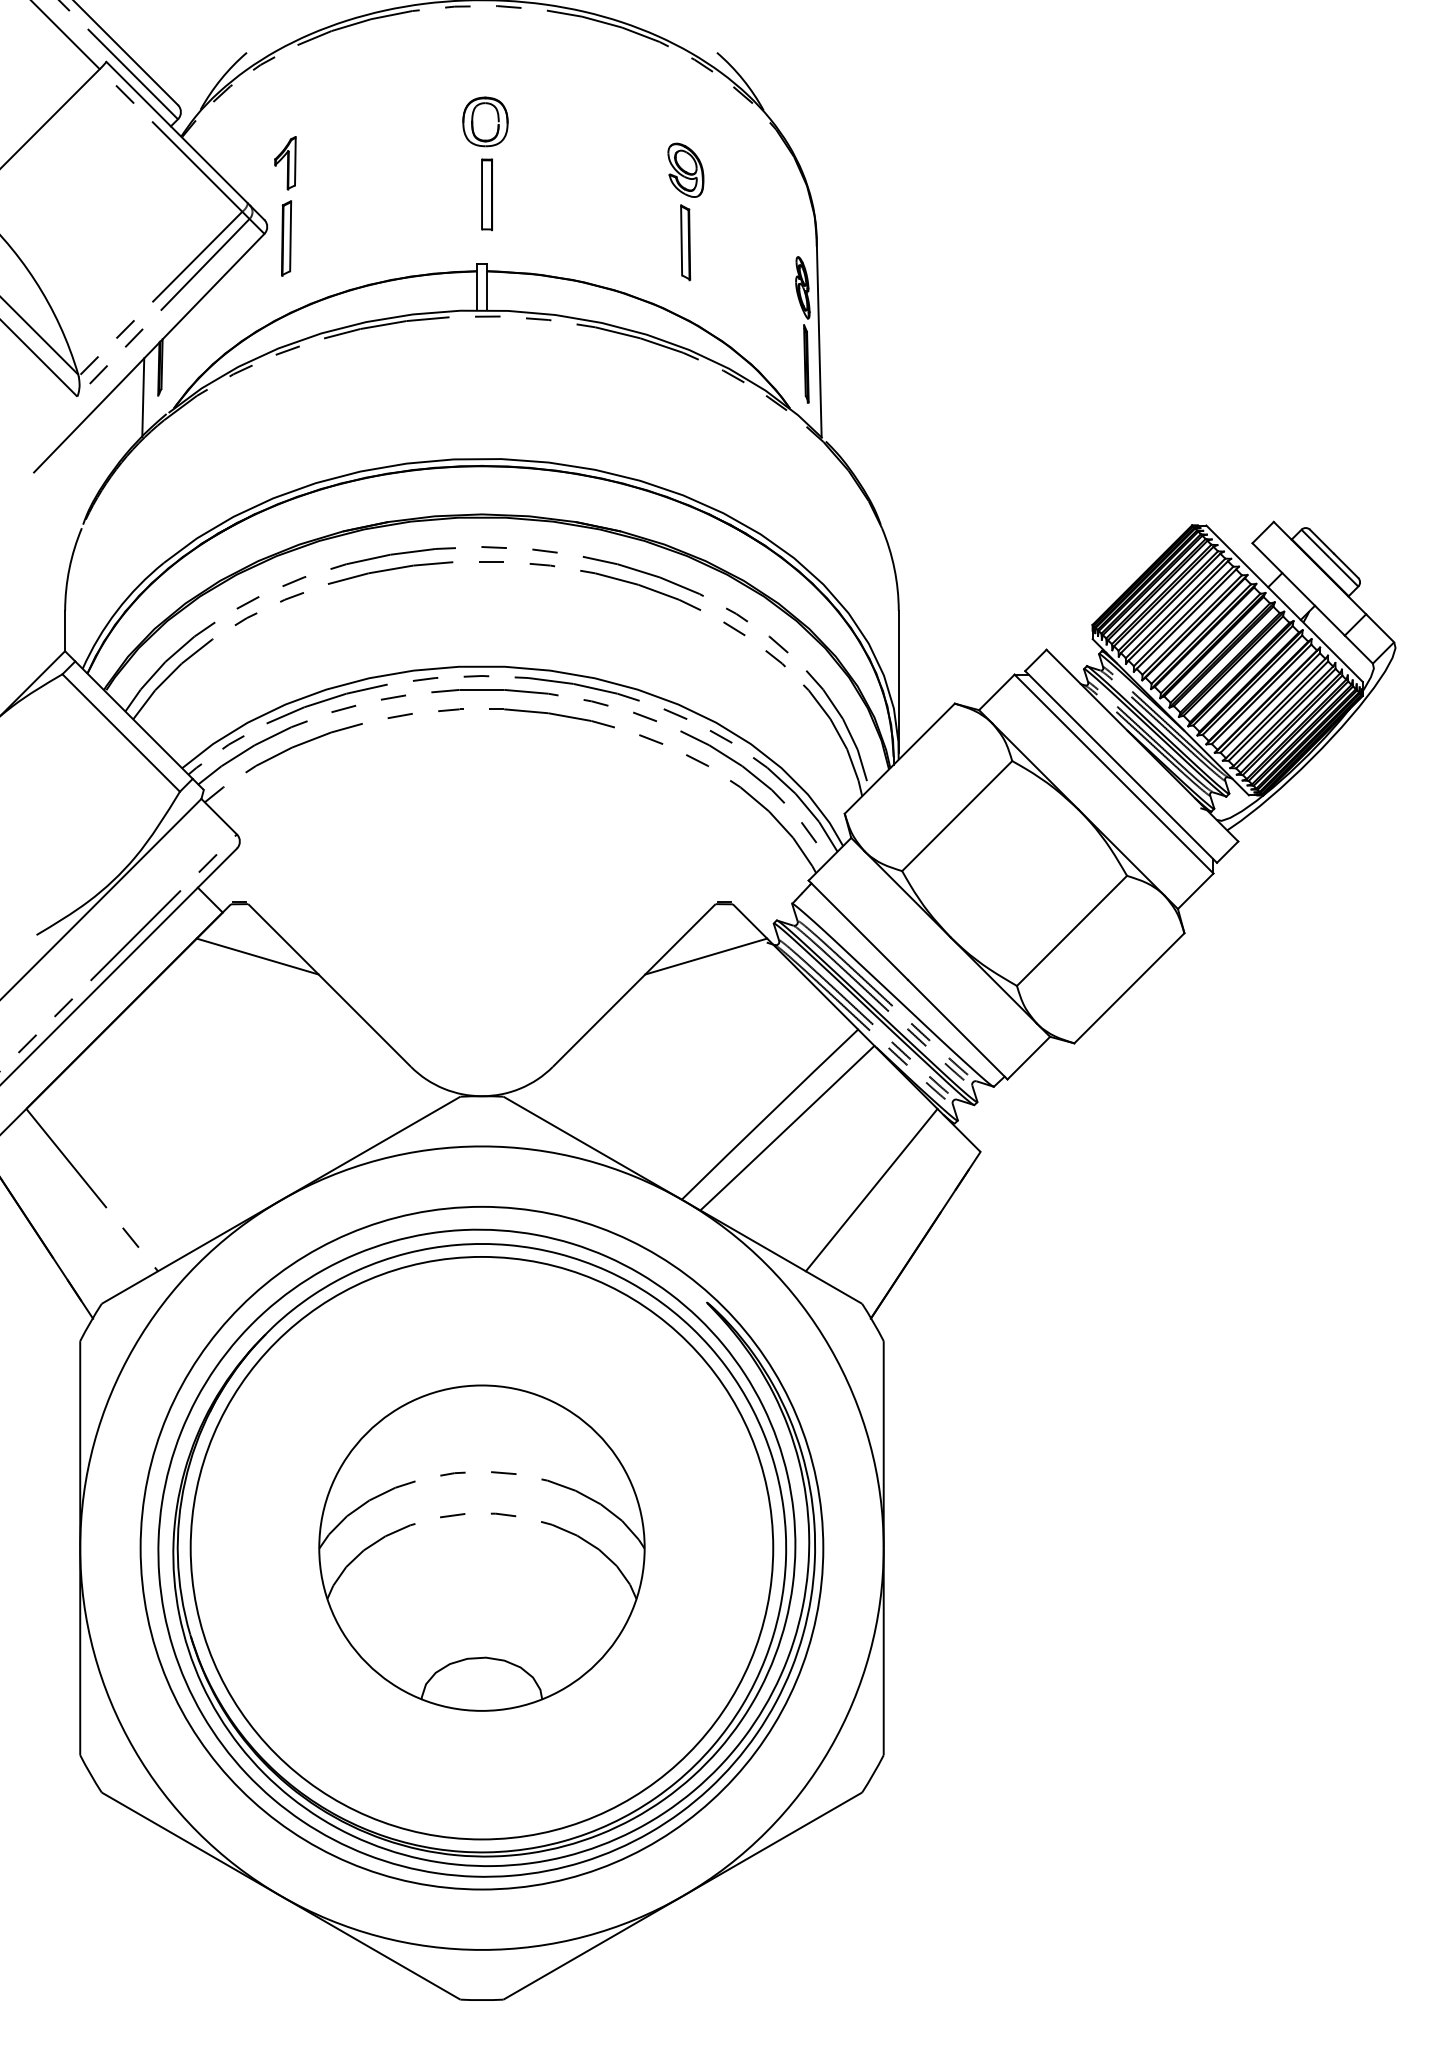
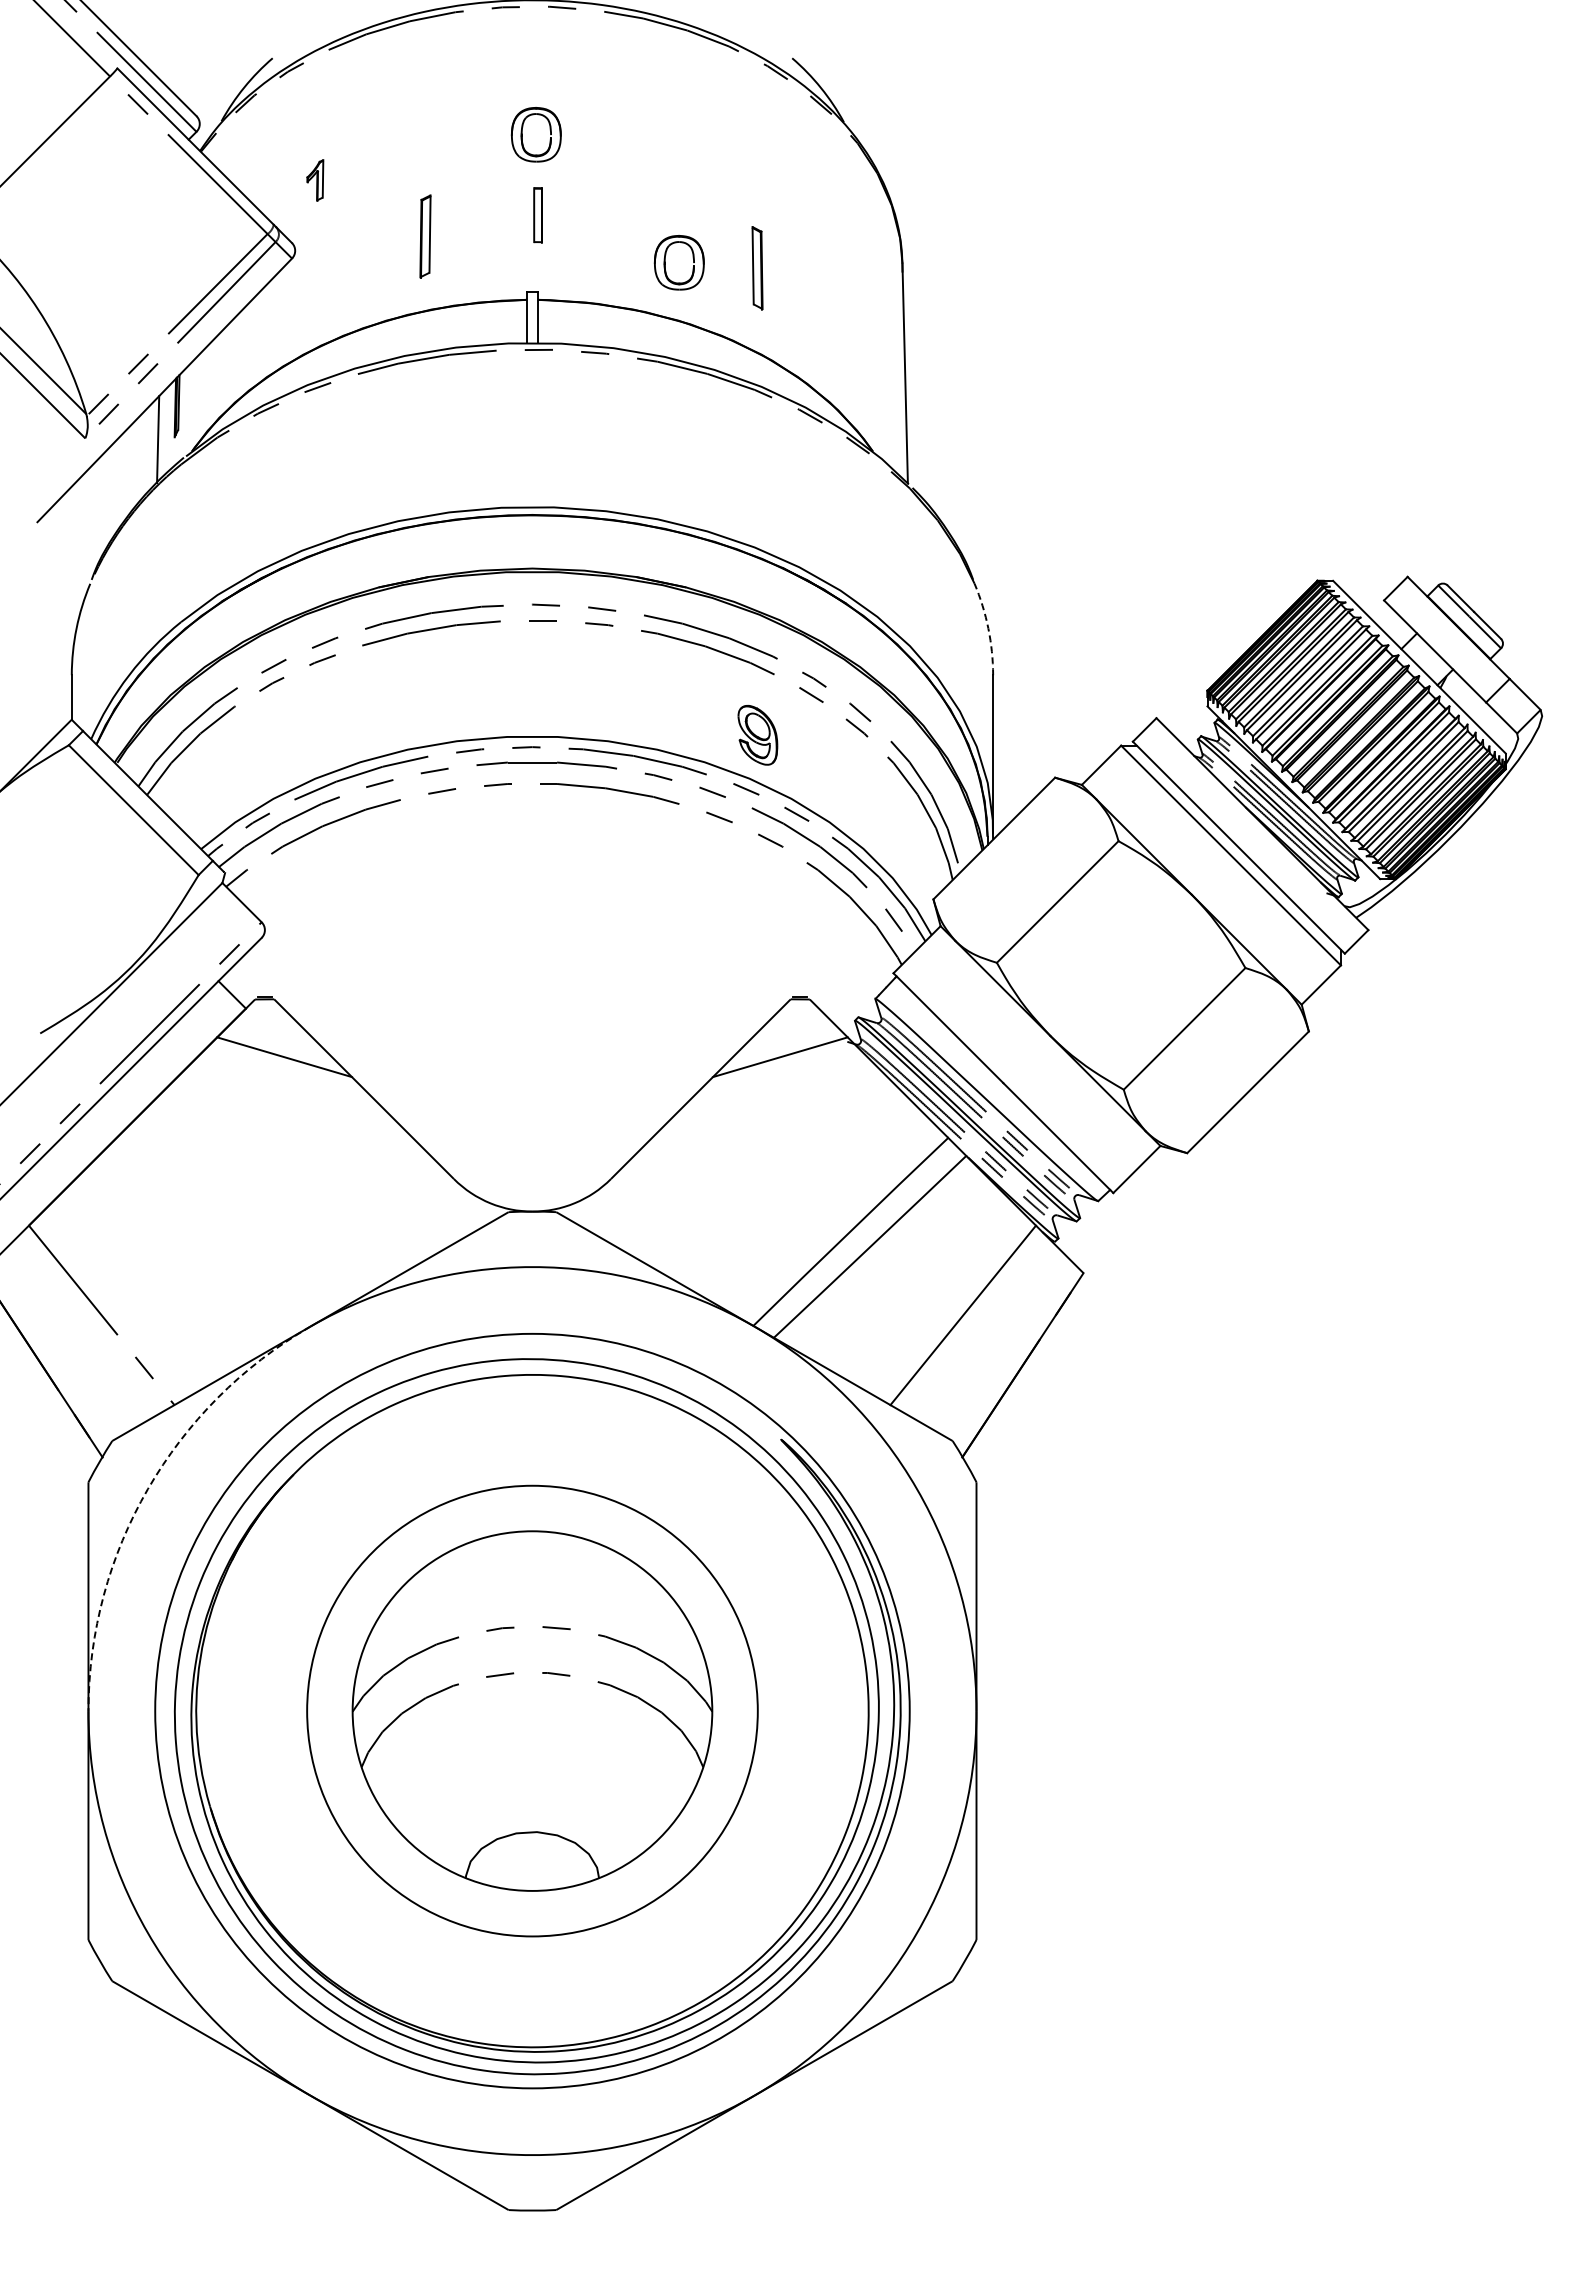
part: (285, 163) -> (315, 180), size x0.7
part: (685, 170) -> (757, 735), moved
part: (486, 194) -> (537, 215), size x0.7
part: (614, 237) -> (678, 262), added
part: (286, 238) -> (425, 236), moved
part: (802, 329) -> (886, 364), removed
arc: (894, 568) -> (988, 628), solid -> dashed
arc: (133, 1347) -> (147, 1489), solid -> dashed
circle: (481, 1548) -> (532, 1711), size x0.7

